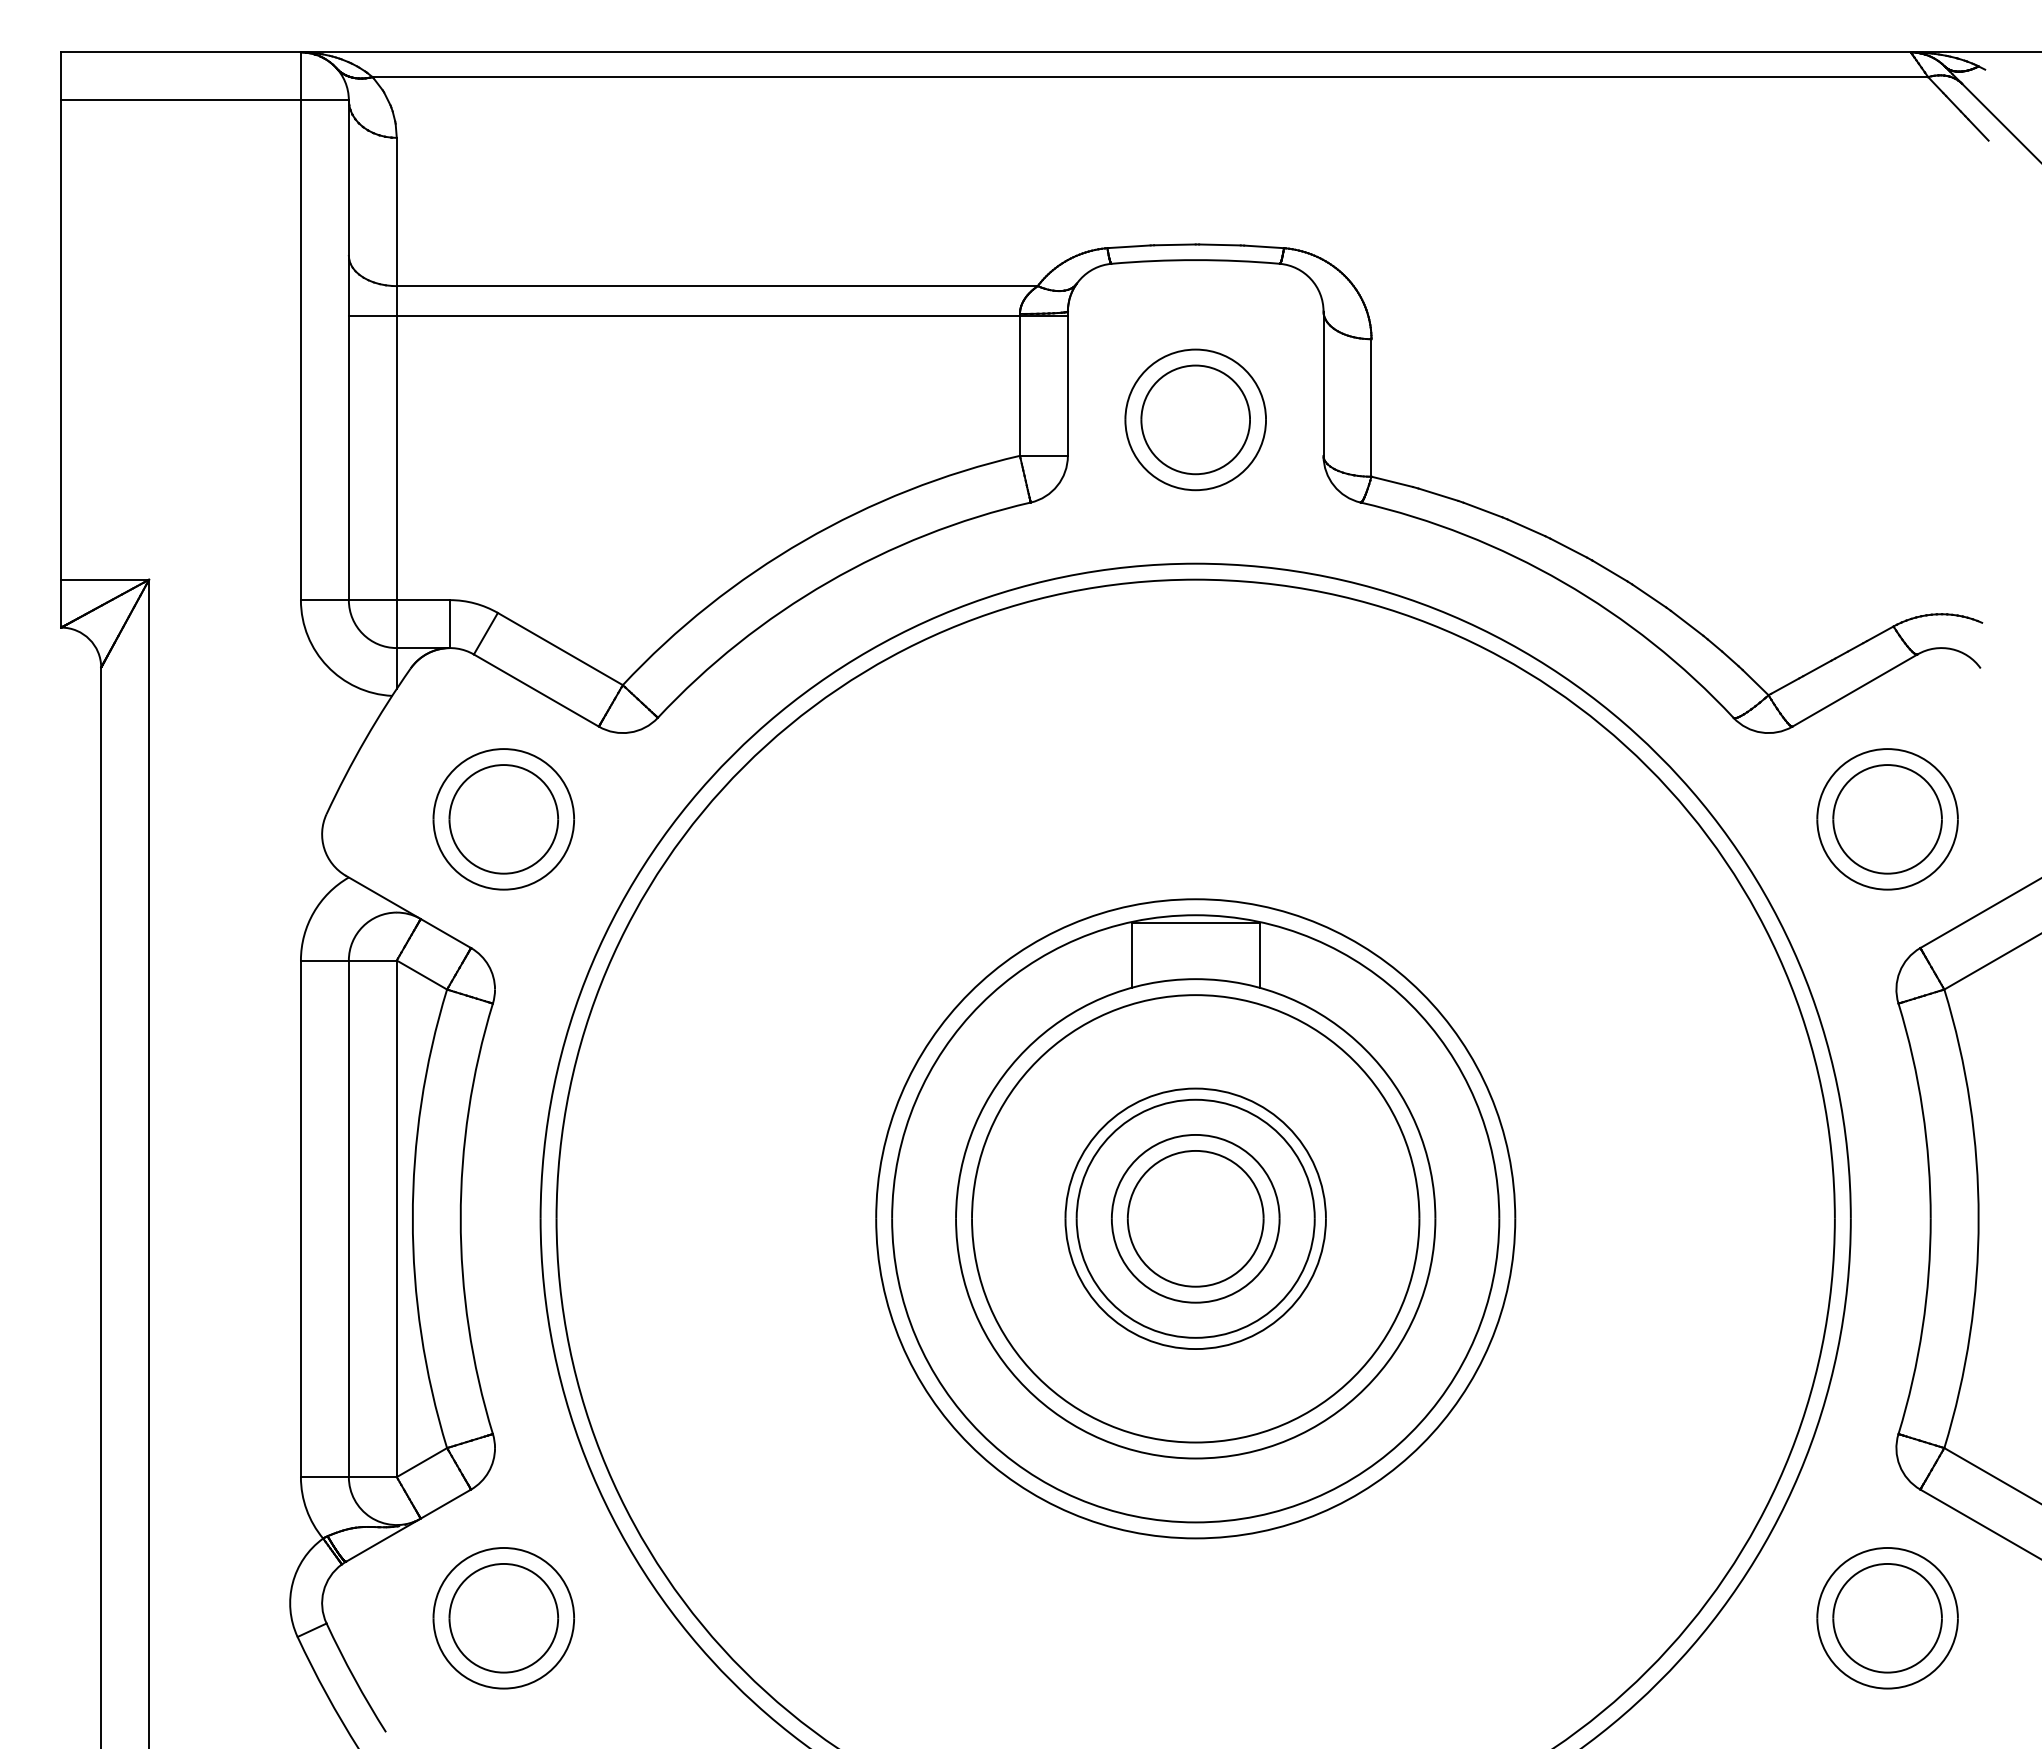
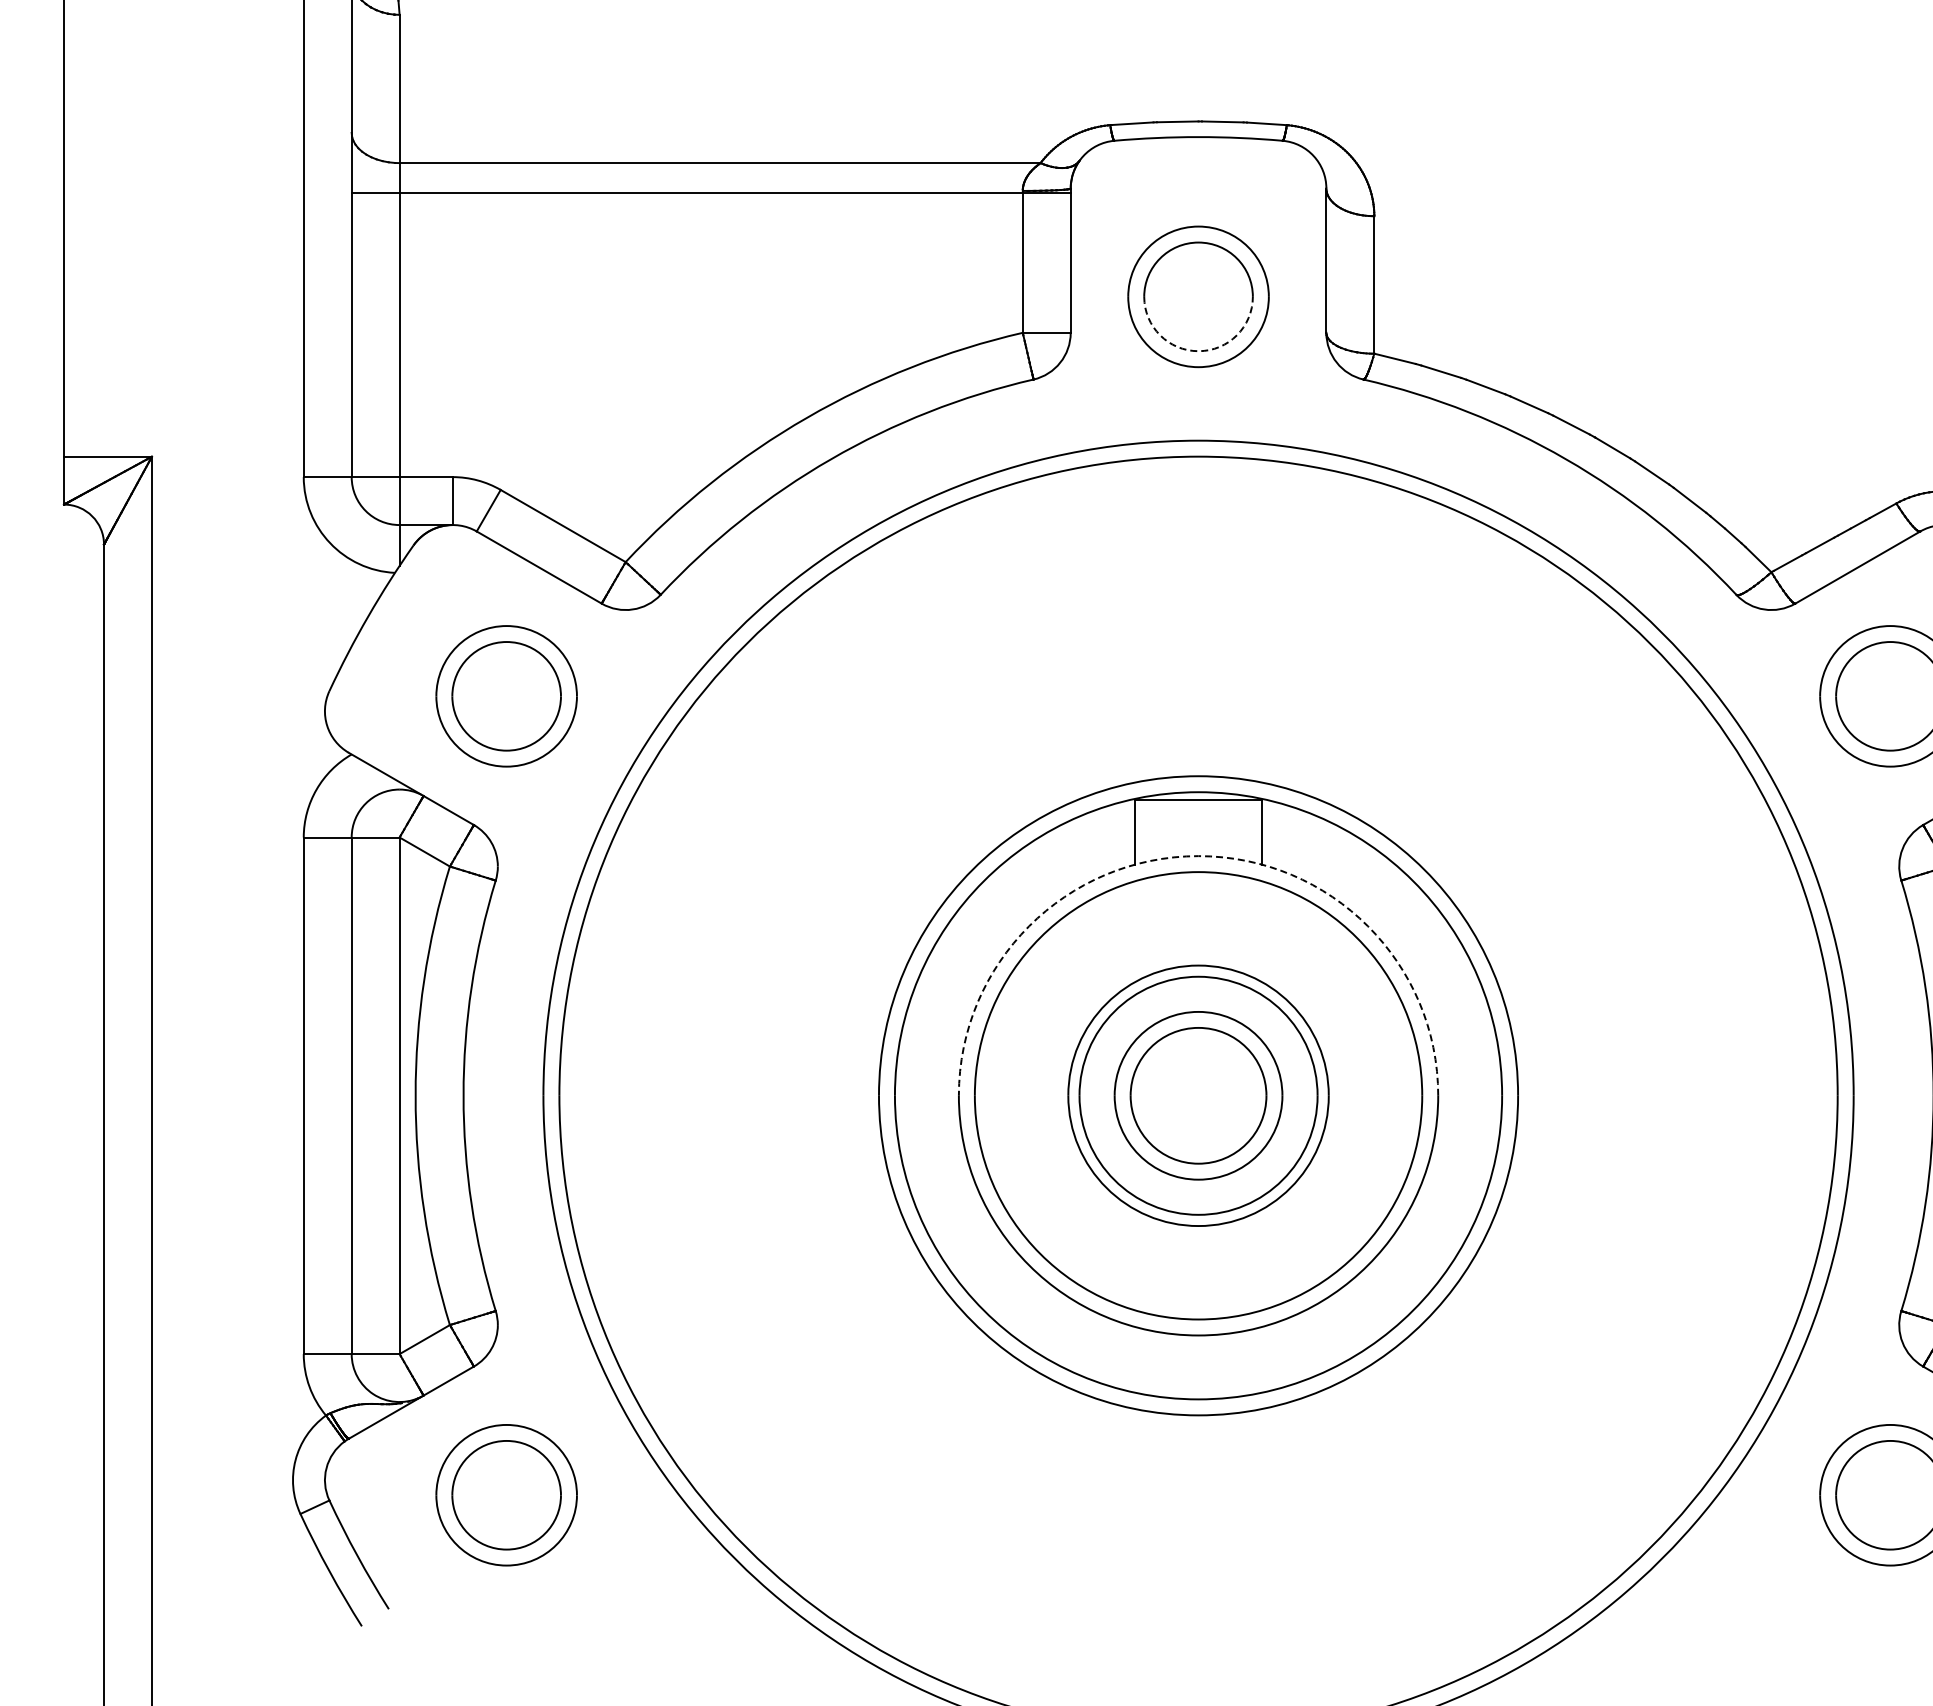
arc: (1195, 474) -> (1198, 351), solid -> dashed
arc: (1195, 979) -> (1198, 856), solid -> dashed

